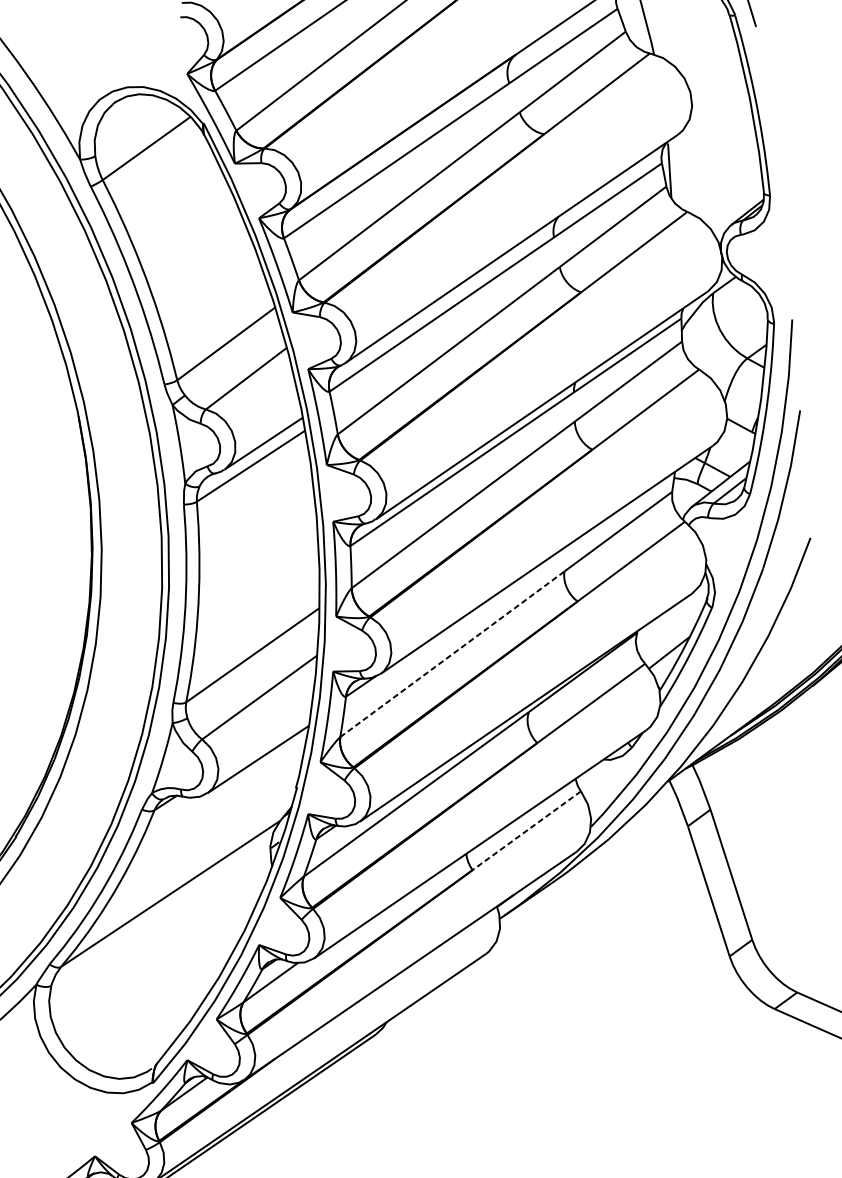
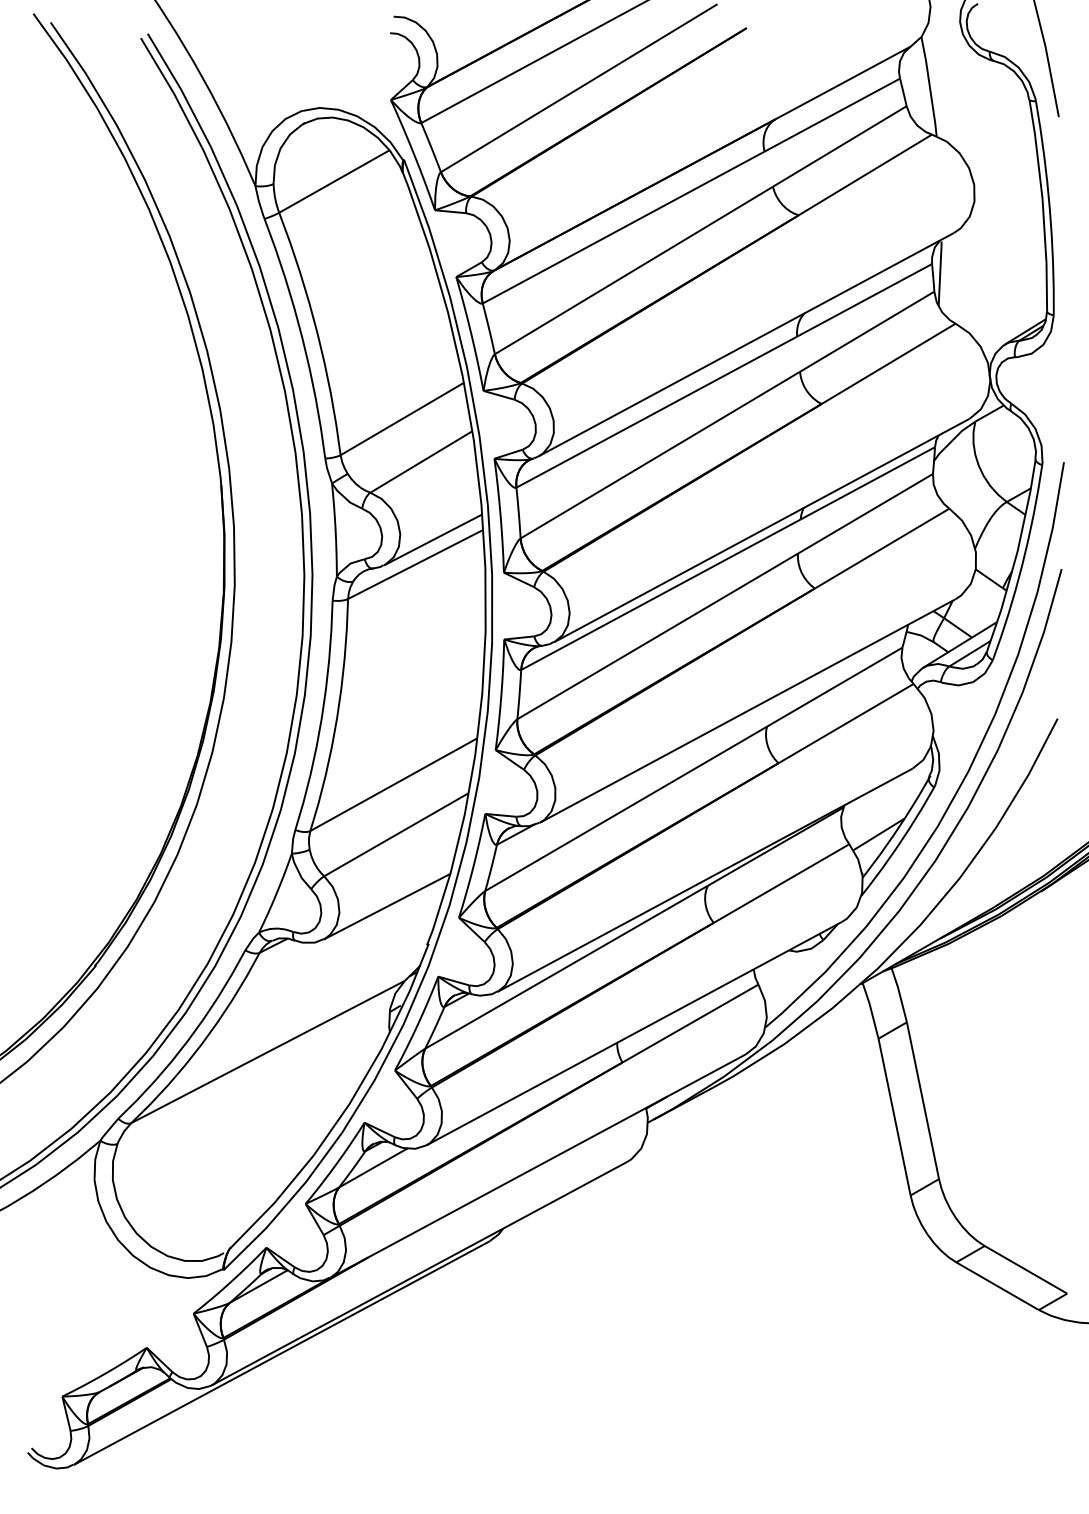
line: (452, 653) -> (626, 808), dashed -> solid
line: (526, 830) -> (690, 1023), dashed -> solid

